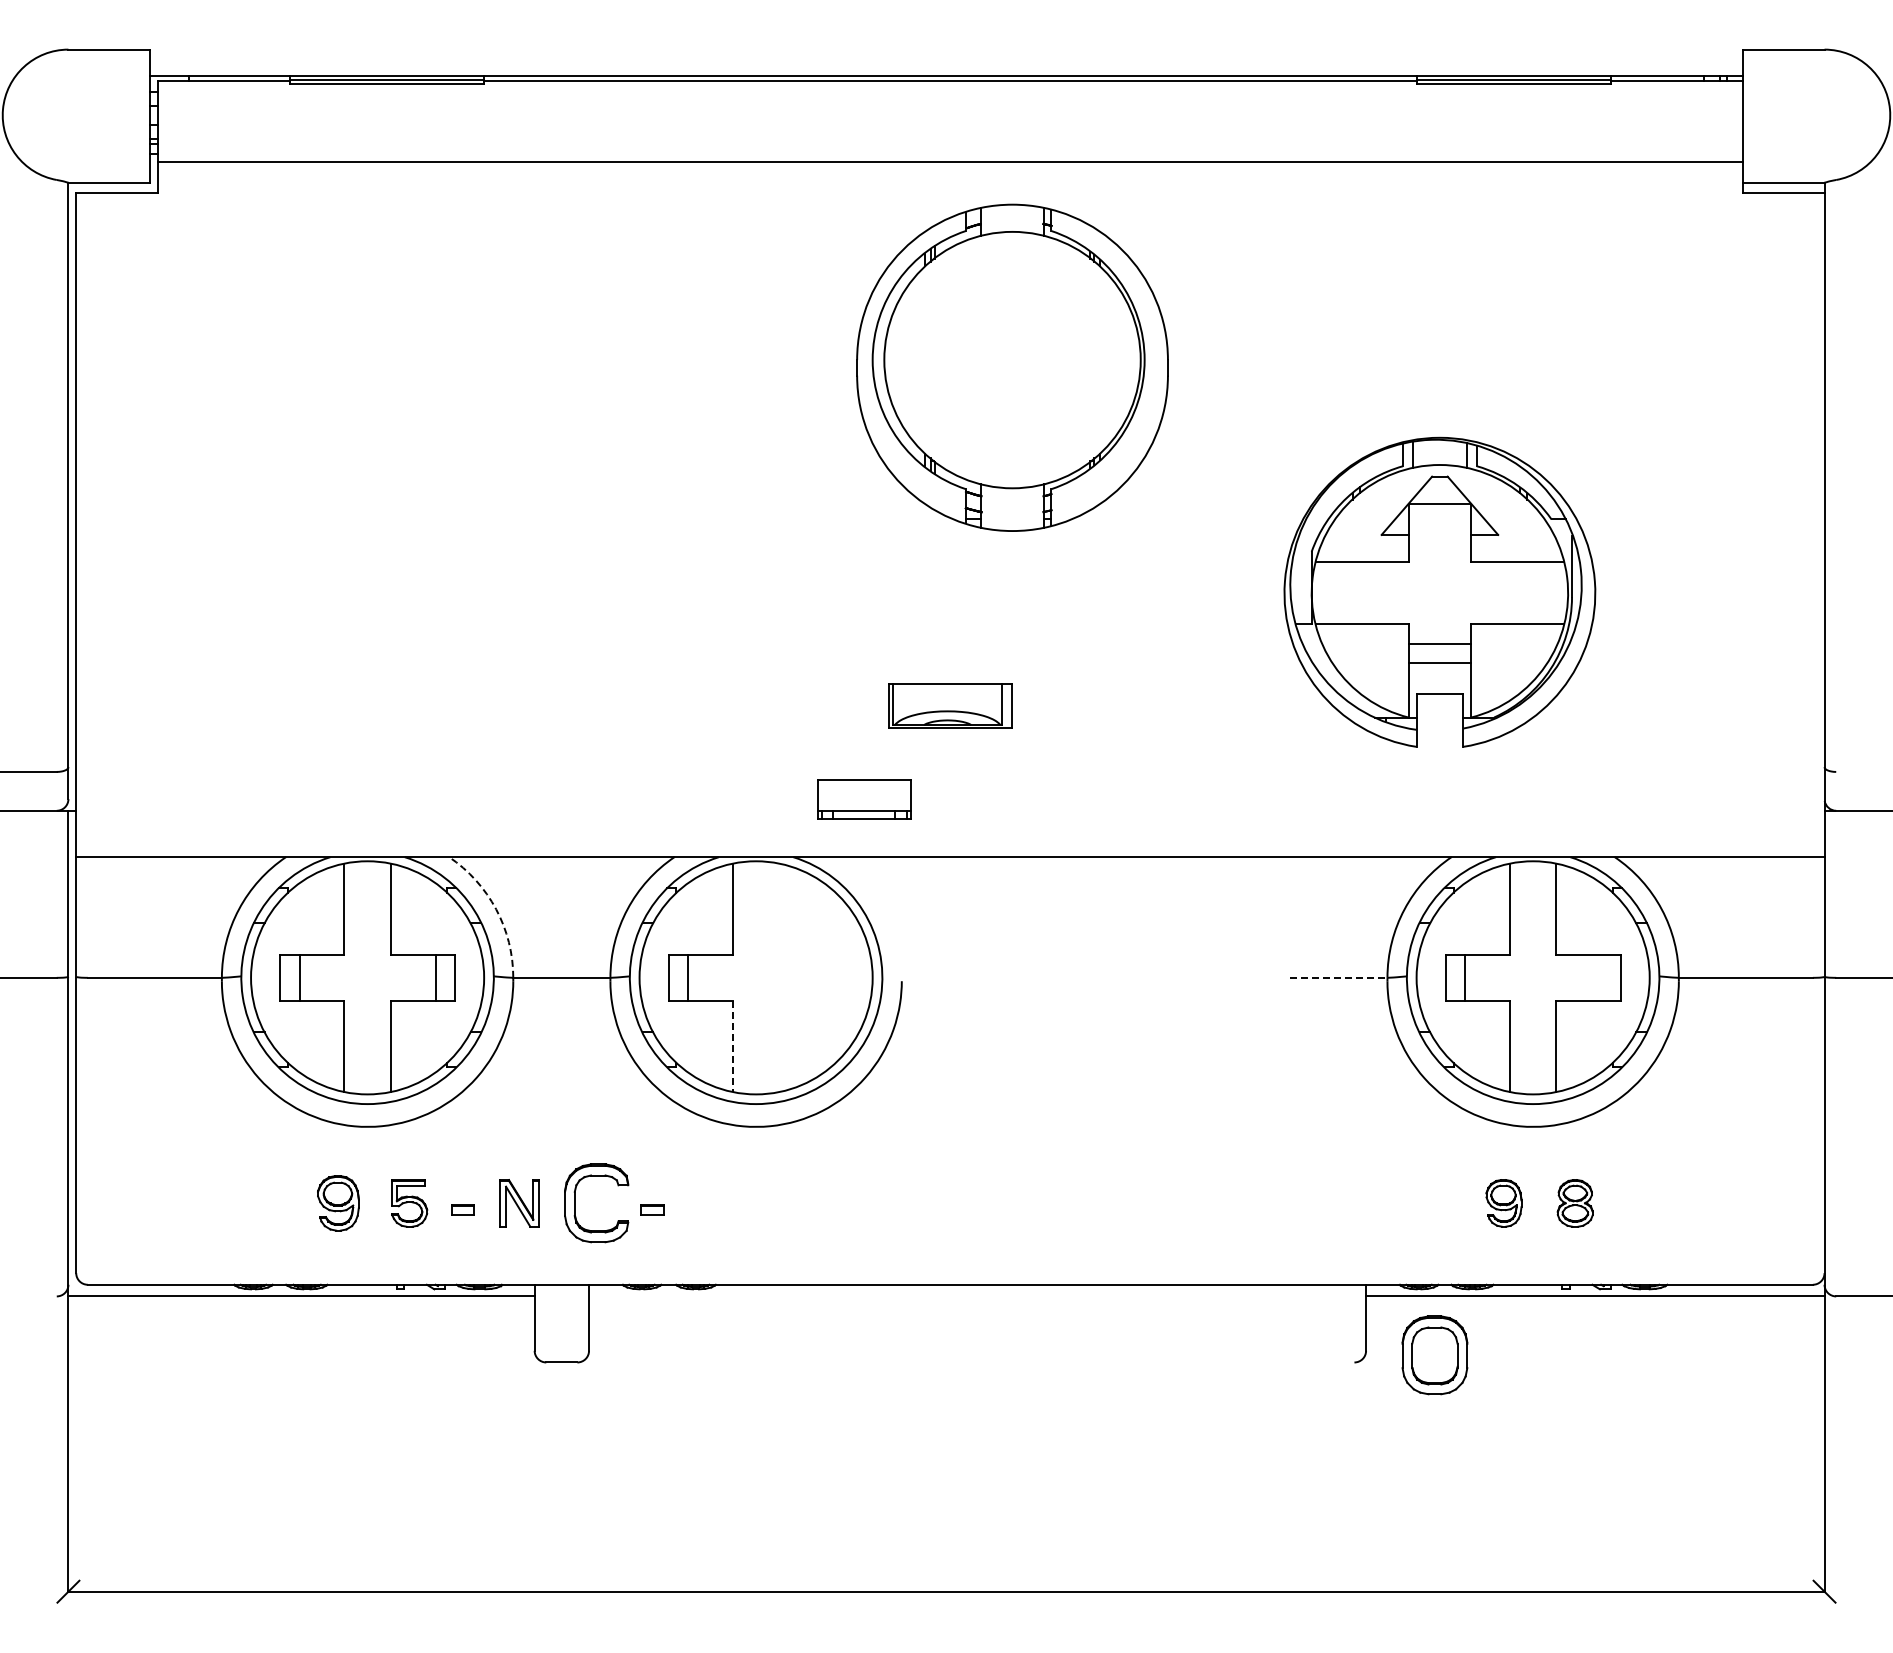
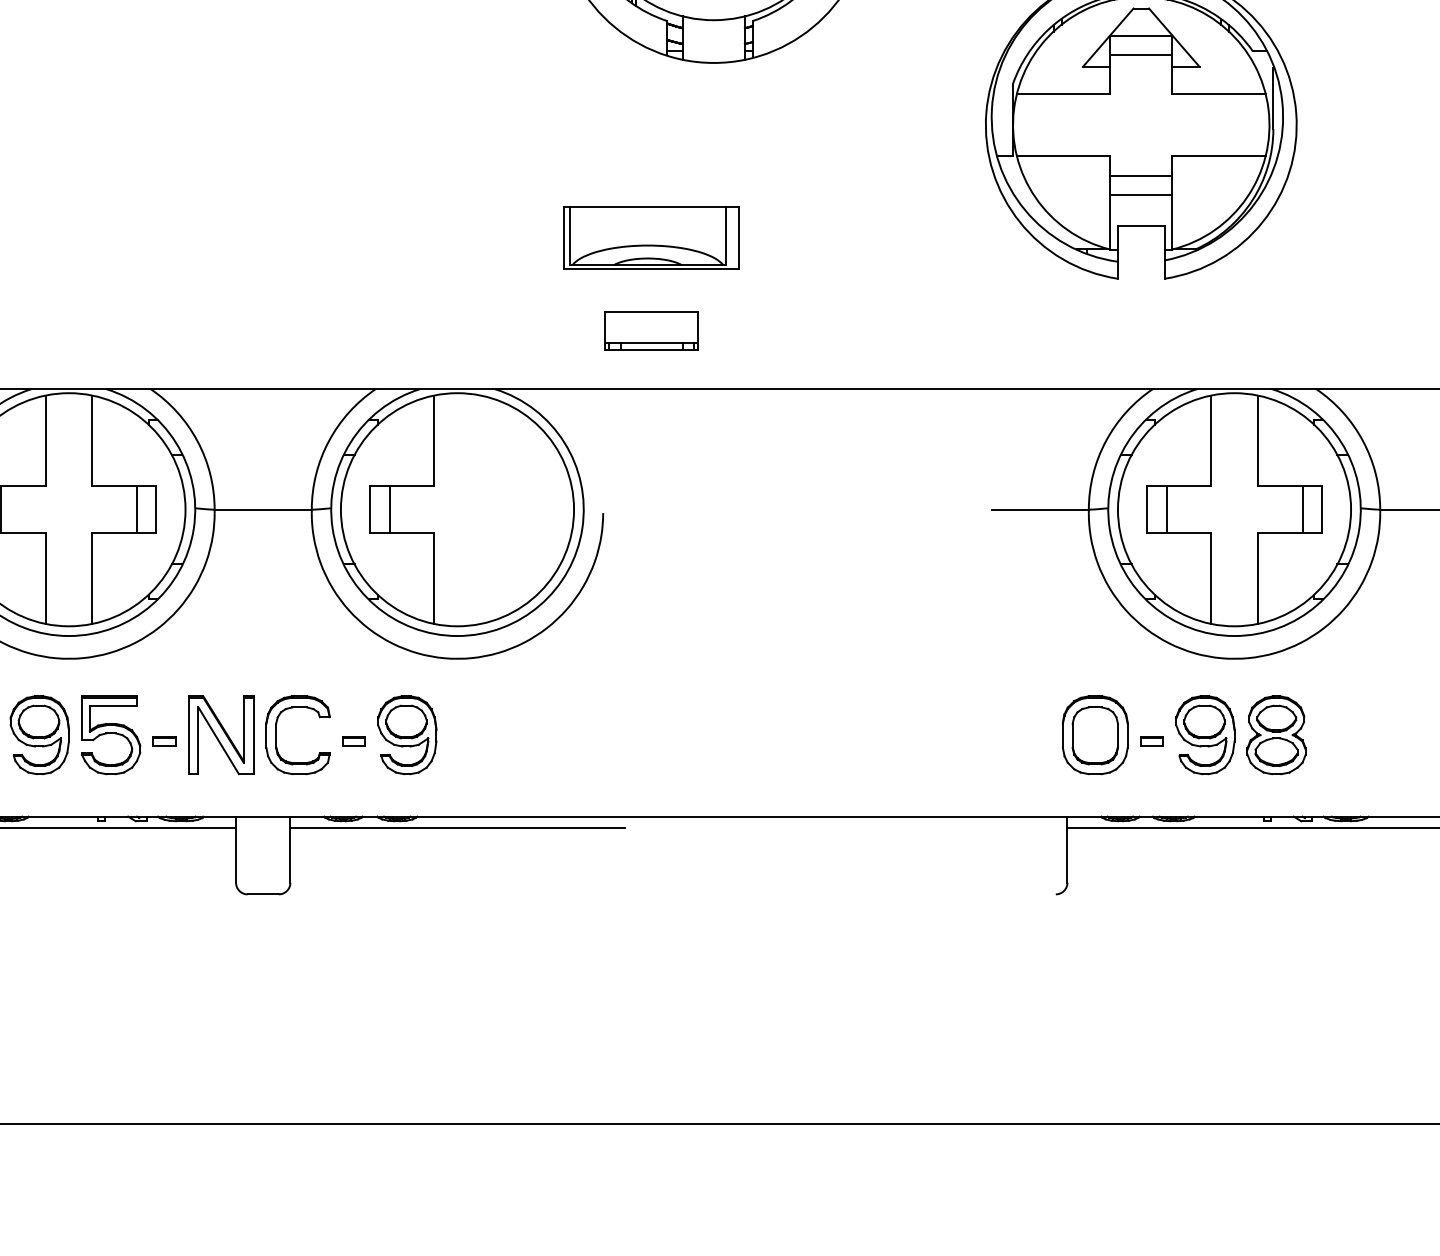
line: (1439, 523) -> (1140, 55), added
part: (950, 705) -> (651, 237), size x1.43
part: (864, 799) -> (651, 331), moved
arc: (496, 909) -> (197, 441), dashed -> solid
line: (1338, 977) -> (1039, 509), dashed -> solid
line: (1601, 977) -> (1302, 509), added
line: (732, 1047) -> (433, 579), dashed -> solid
part: (338, 1203) -> (39, 735), size x1.43
part: (409, 1203) -> (110, 735), size x1.67
part: (519, 1203) -> (220, 735), size x1.67
part: (705, 1203) -> (406, 735), added
part: (1503, 1203) -> (1204, 735), size x1.67
part: (1575, 1203) -> (1276, 735), size x1.67
part: (1450, 1209) -> (1151, 741), added
line: (756, 1296) -> (457, 828), added
part: (1434, 1355) -> (1094, 735), moved

